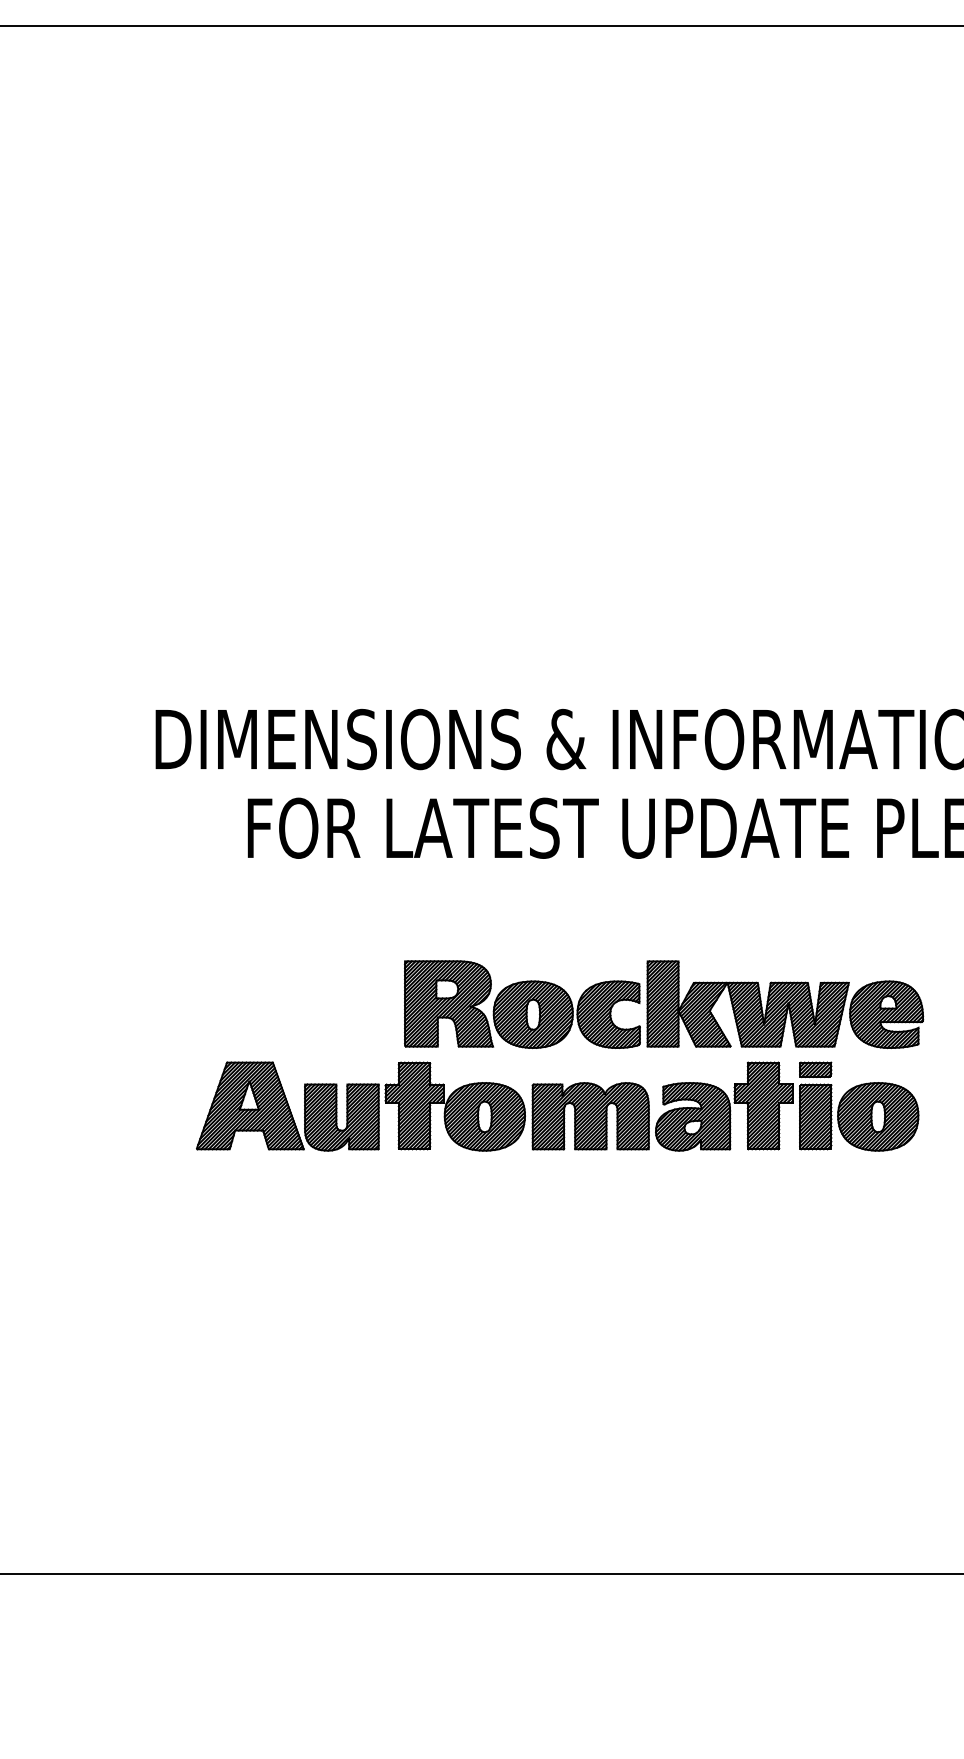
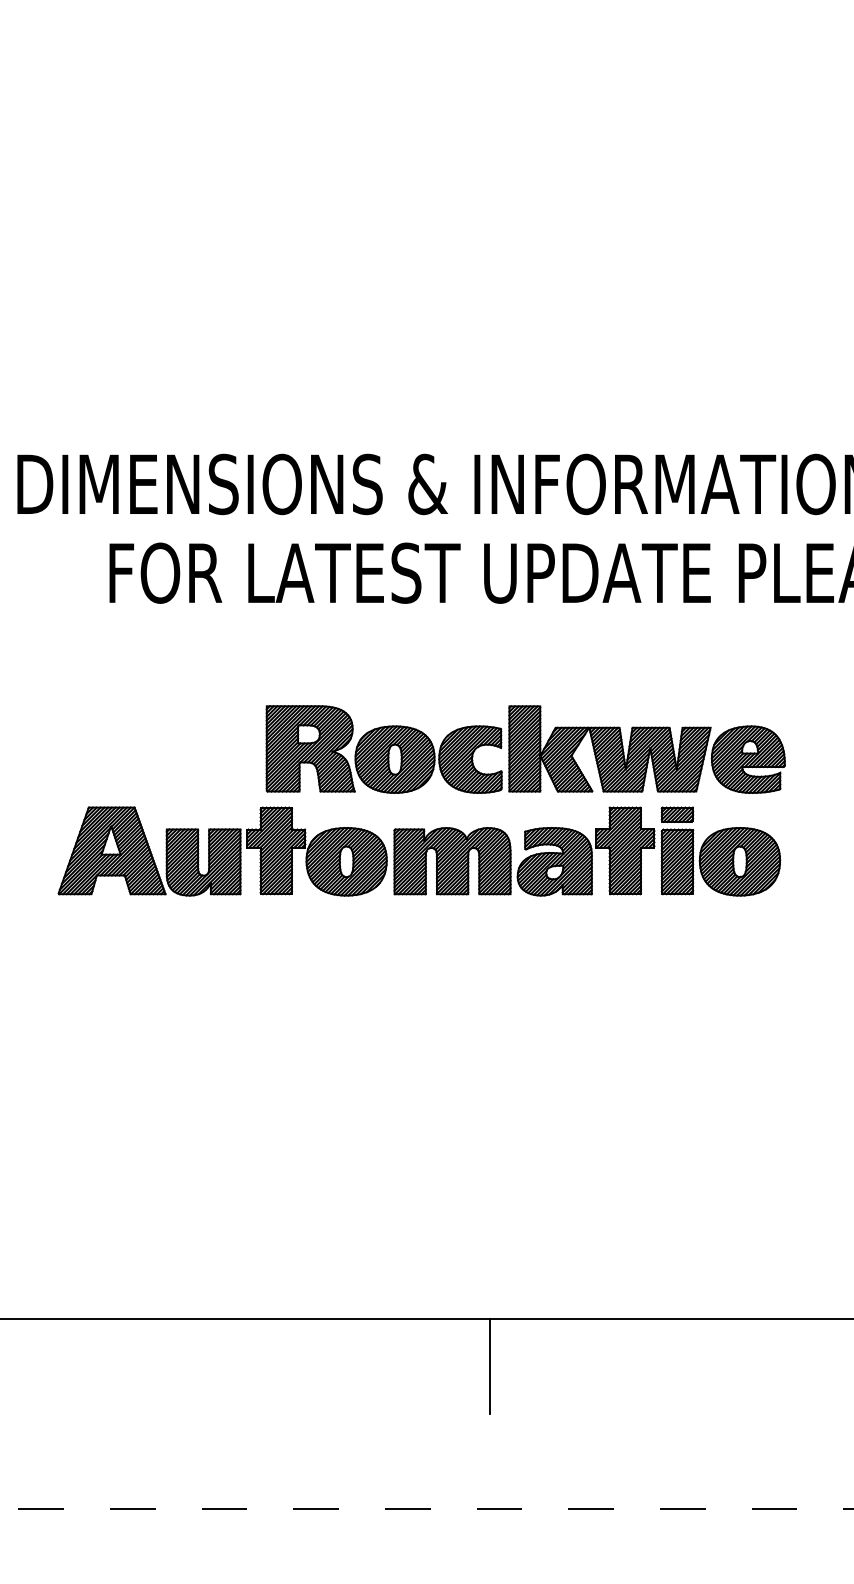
line: (628, 1621) -> (490, 1366), added

